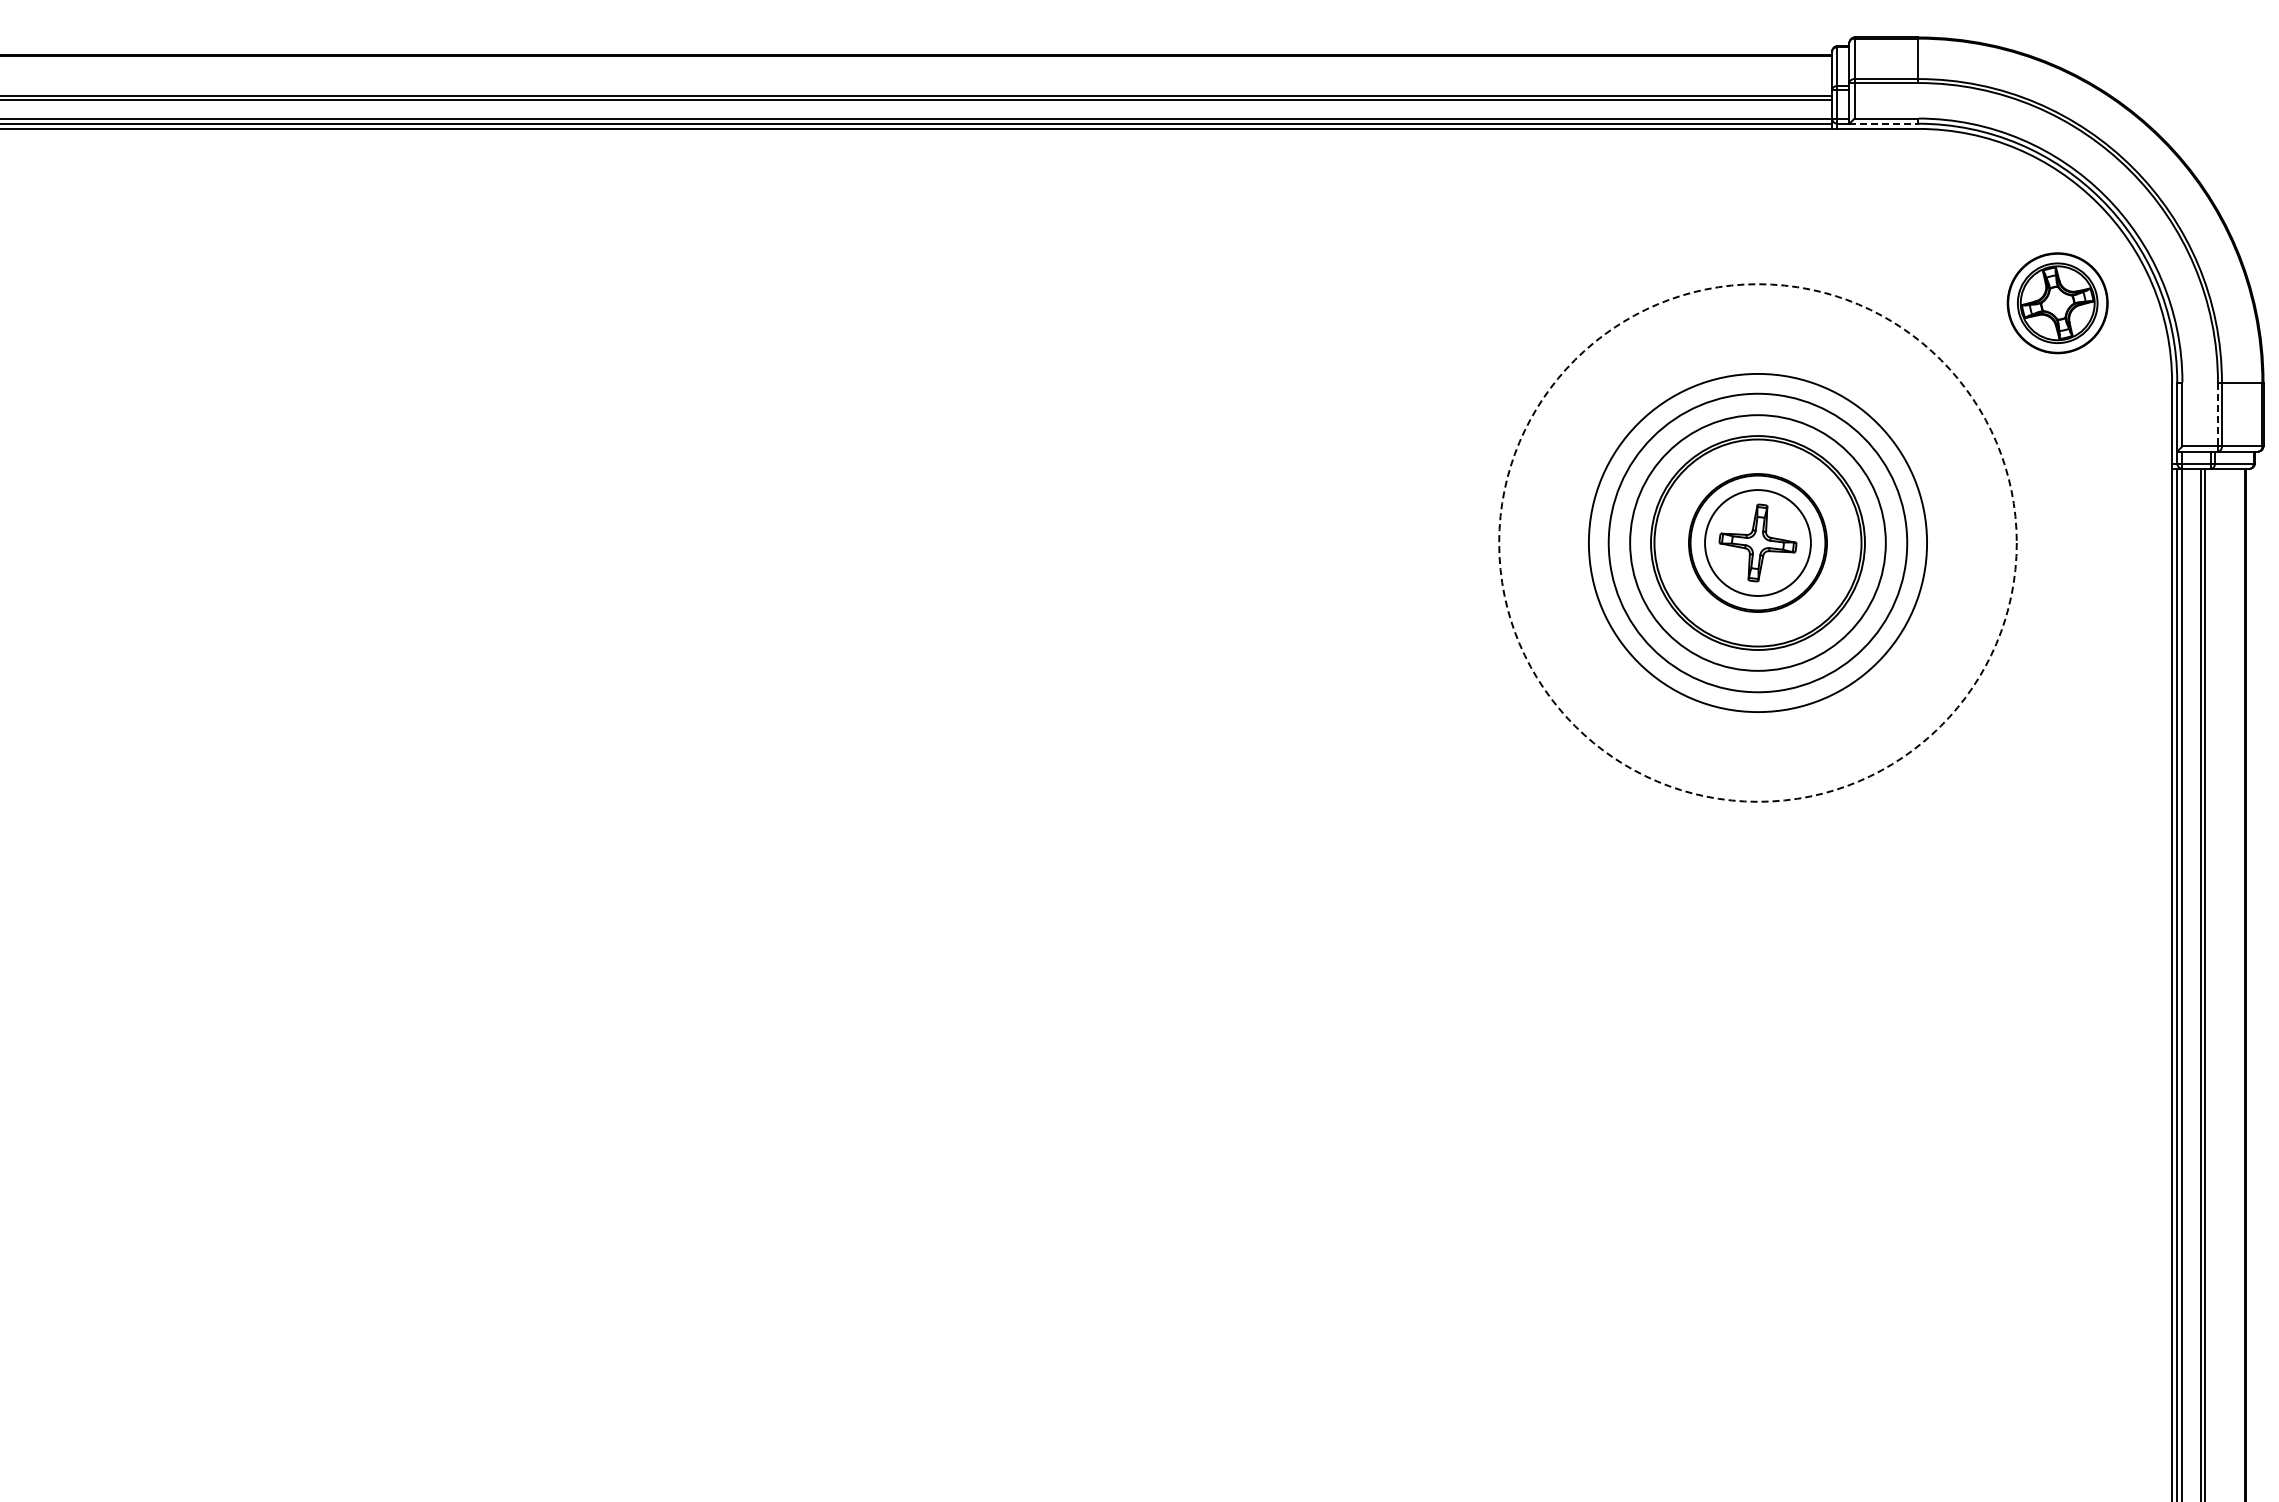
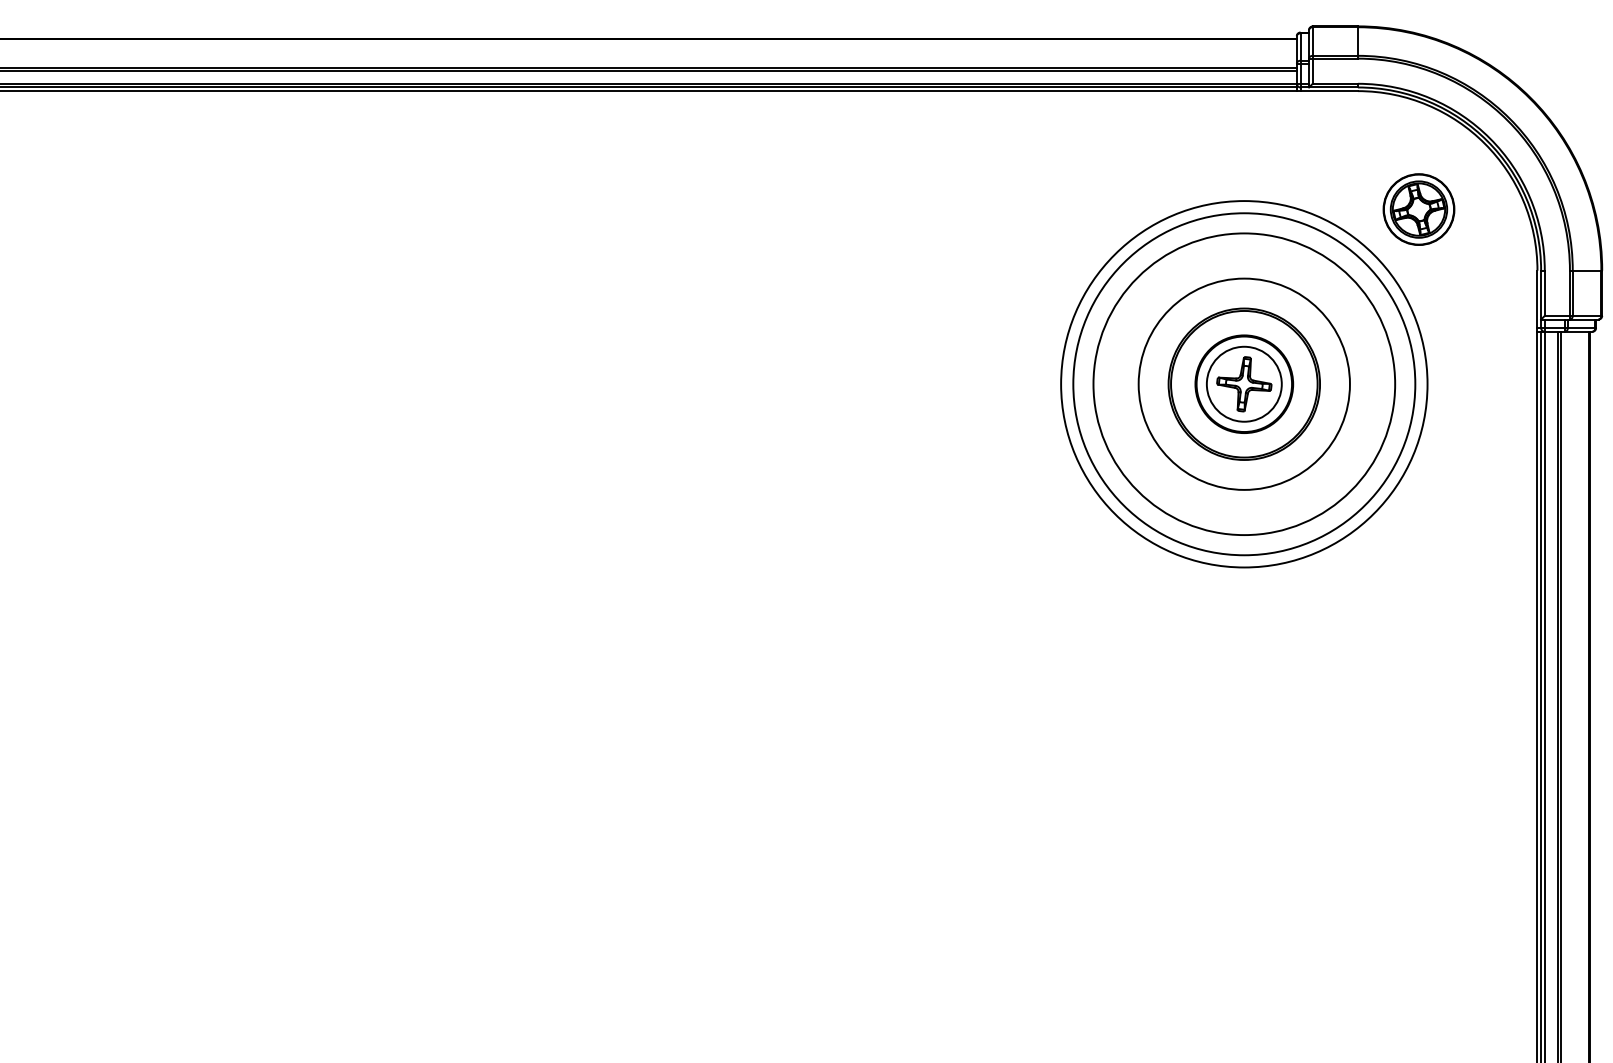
line: (1883, 123) -> (1333, 87), dashed -> solid
part: (2057, 303) -> (1418, 209), moved
line: (2217, 414) -> (1569, 293), dashed -> solid
circle: (1757, 542) -> (1243, 383), dashed -> solid
circle: (1757, 542) -> (1243, 383), size x1.43
circle: (1757, 542) -> (1243, 383), size x1.67

